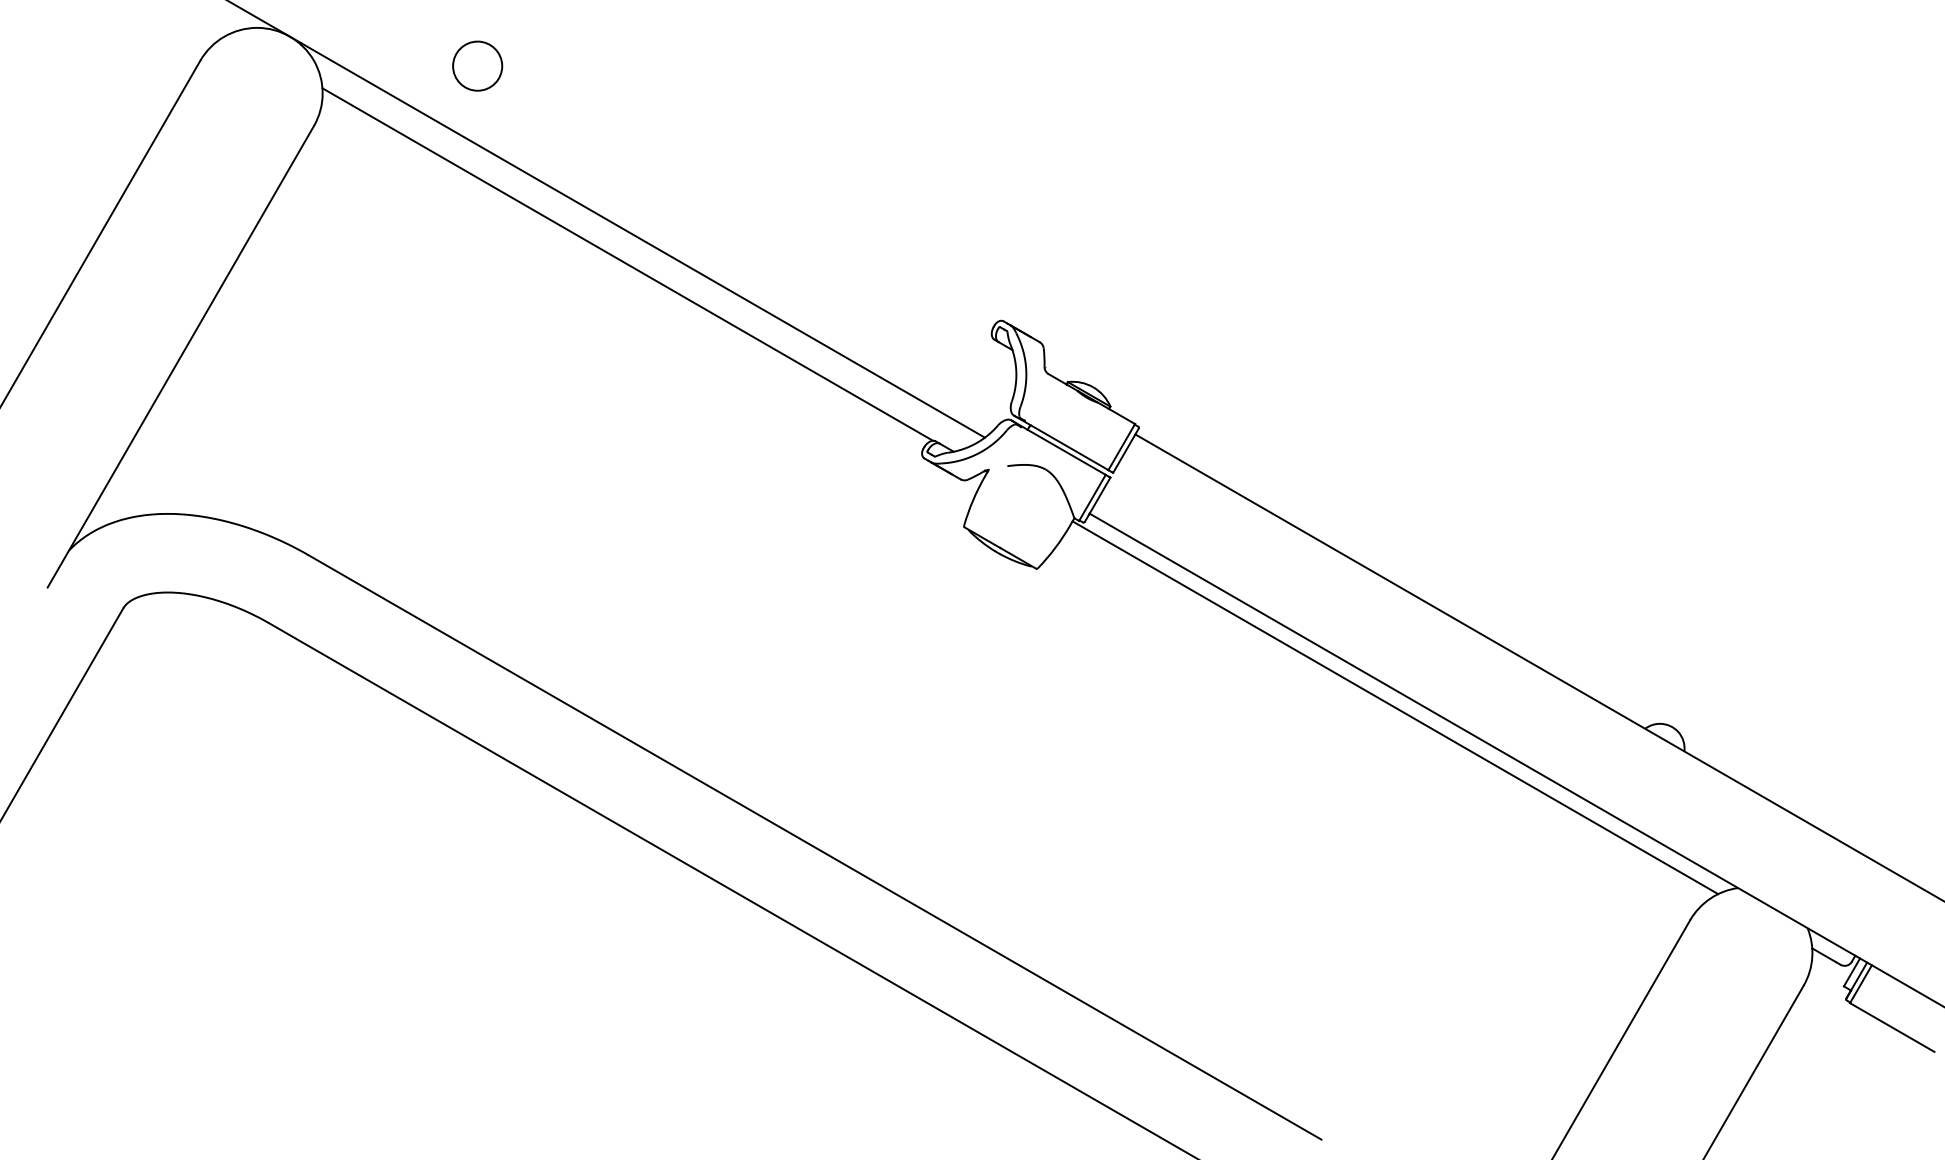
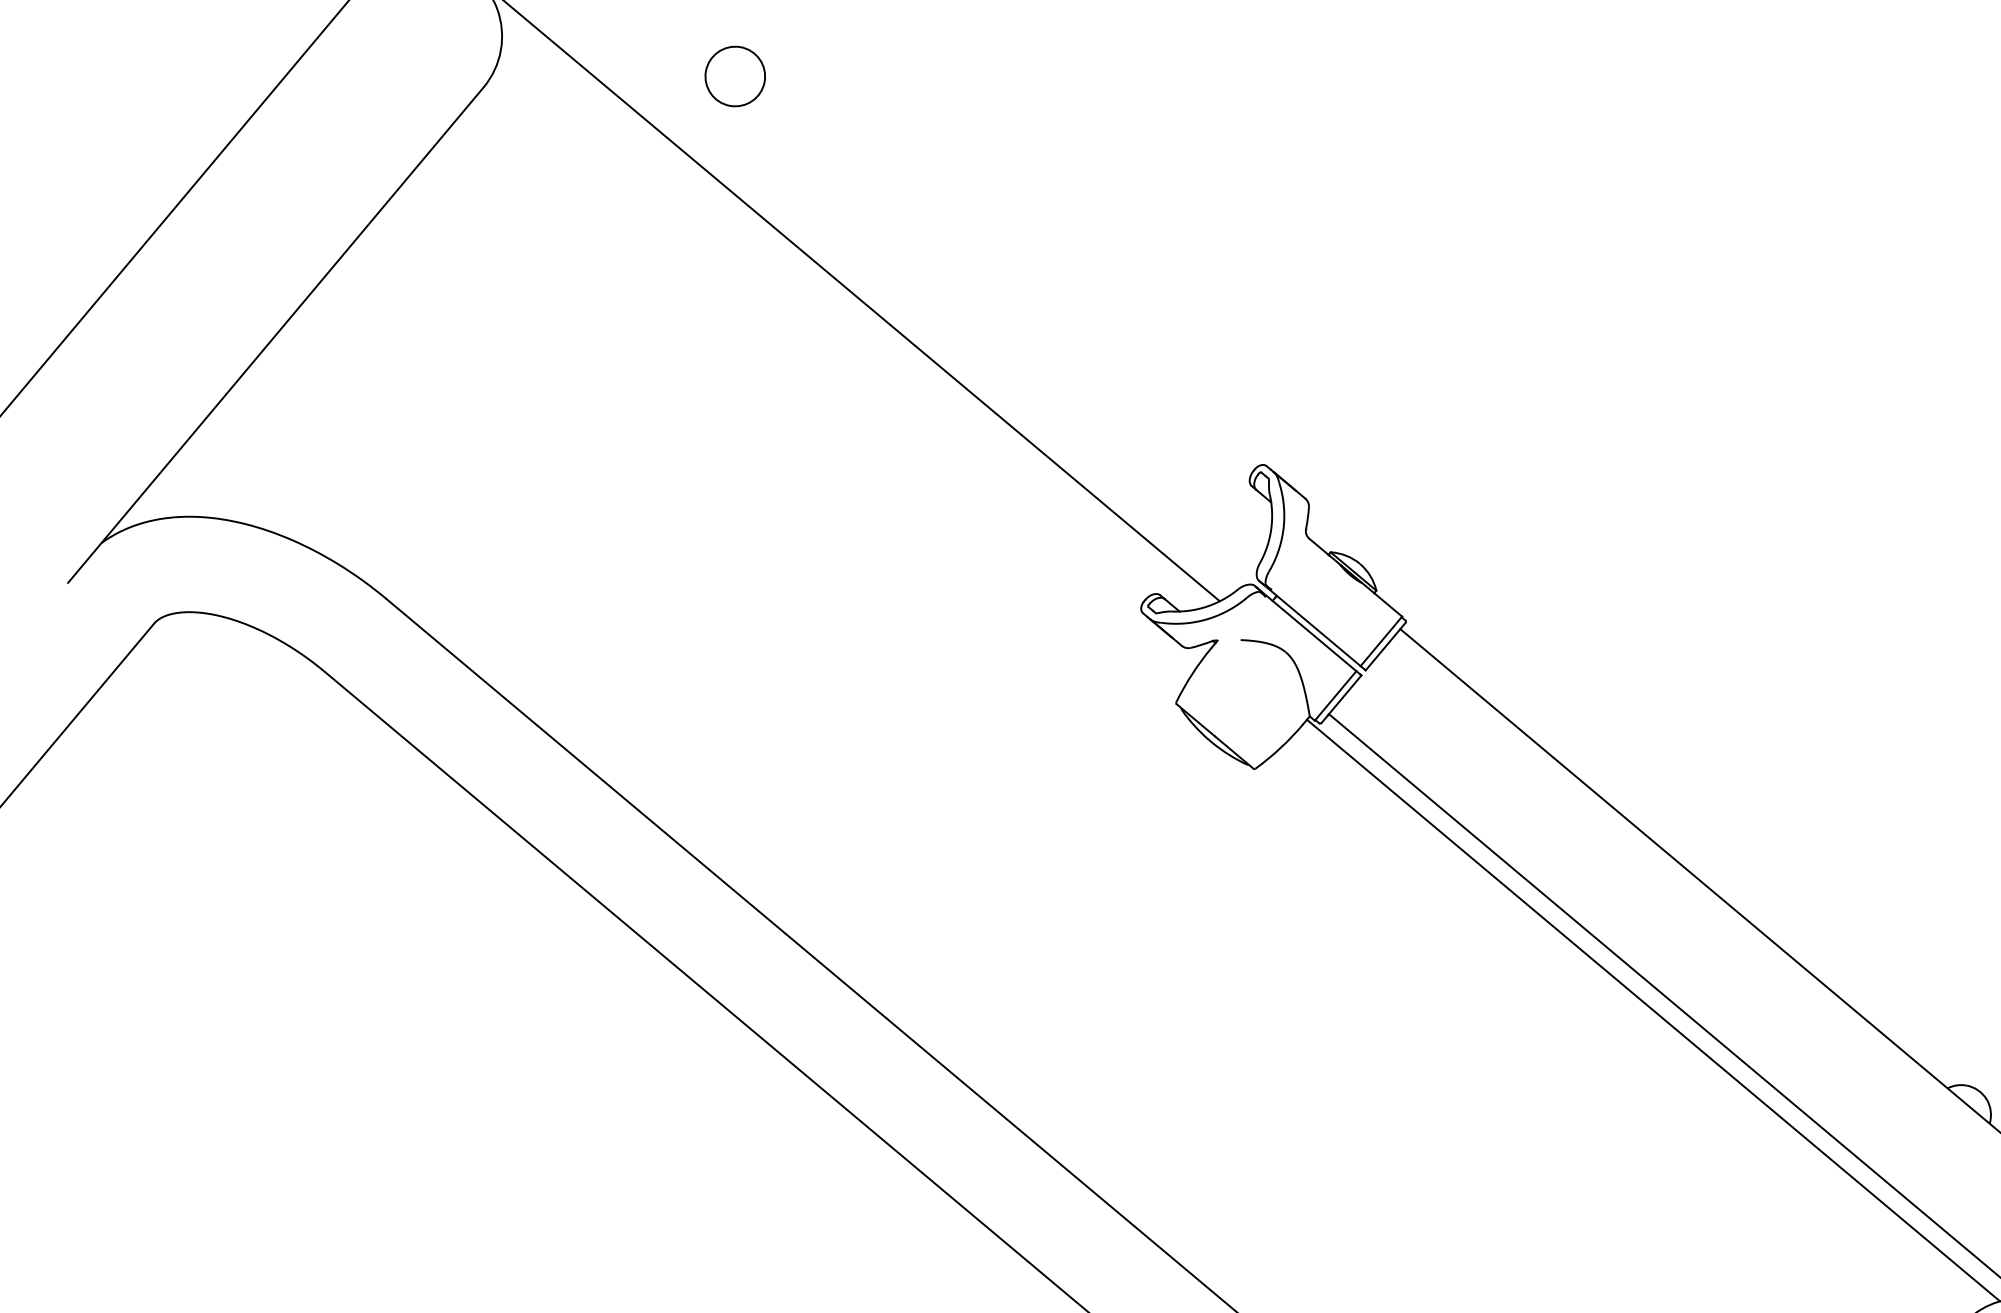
circle: (477, 65) -> (735, 75), moved
line: (627, 264) -> (829, 318), removed

